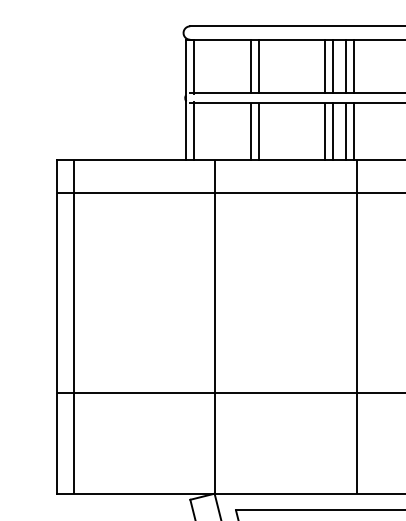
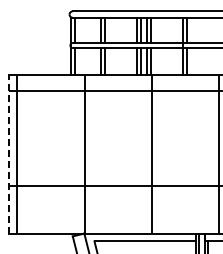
line: (57, 325) -> (9, 153), solid -> dashed

